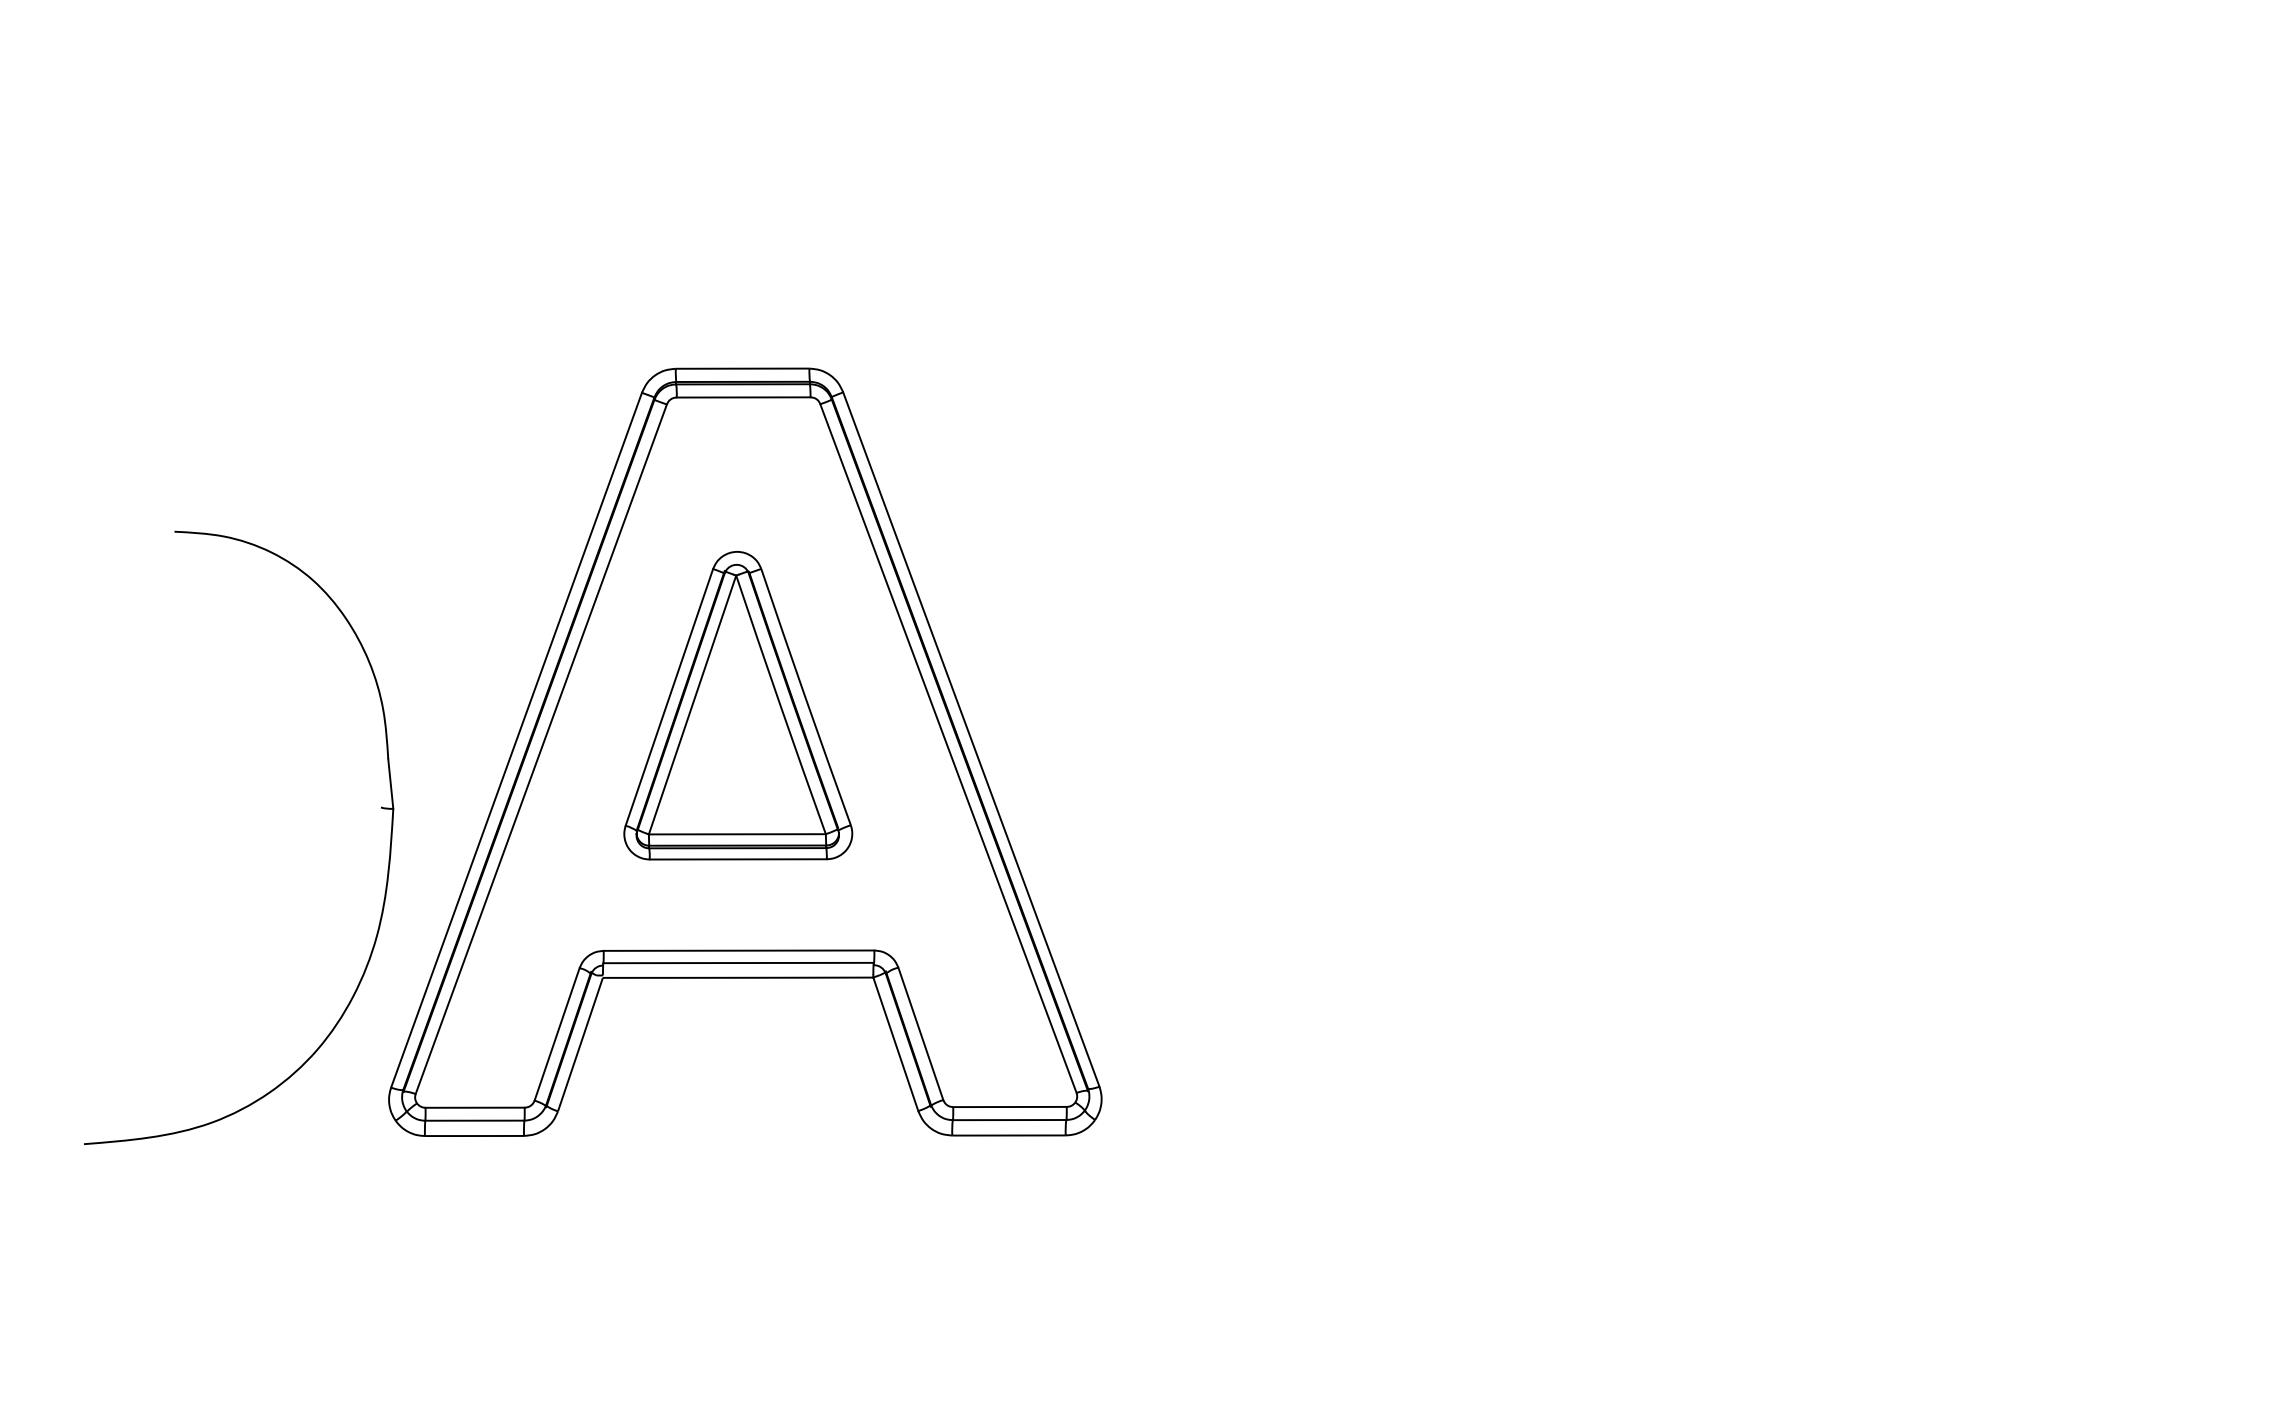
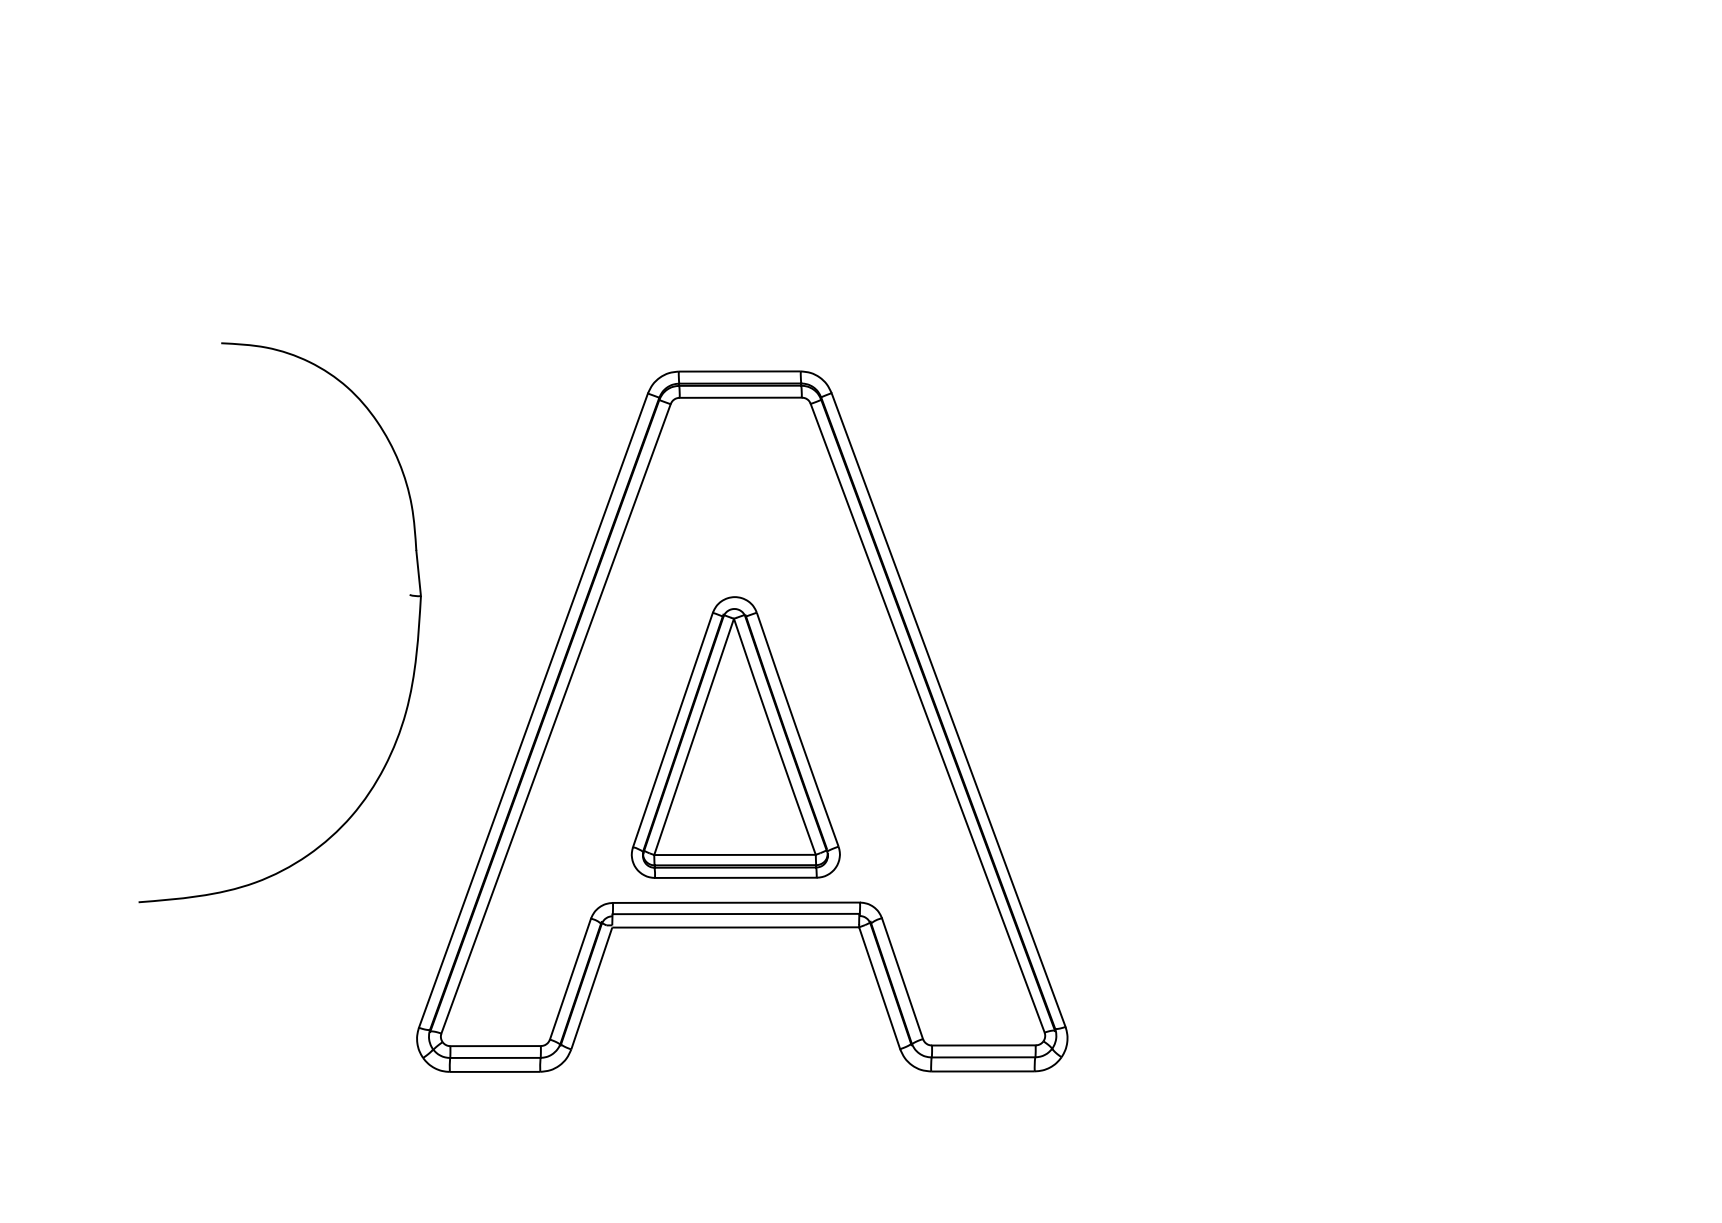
part: (738, 705) -> (736, 737), moved
part: (380, 808) -> (409, 595), moved

